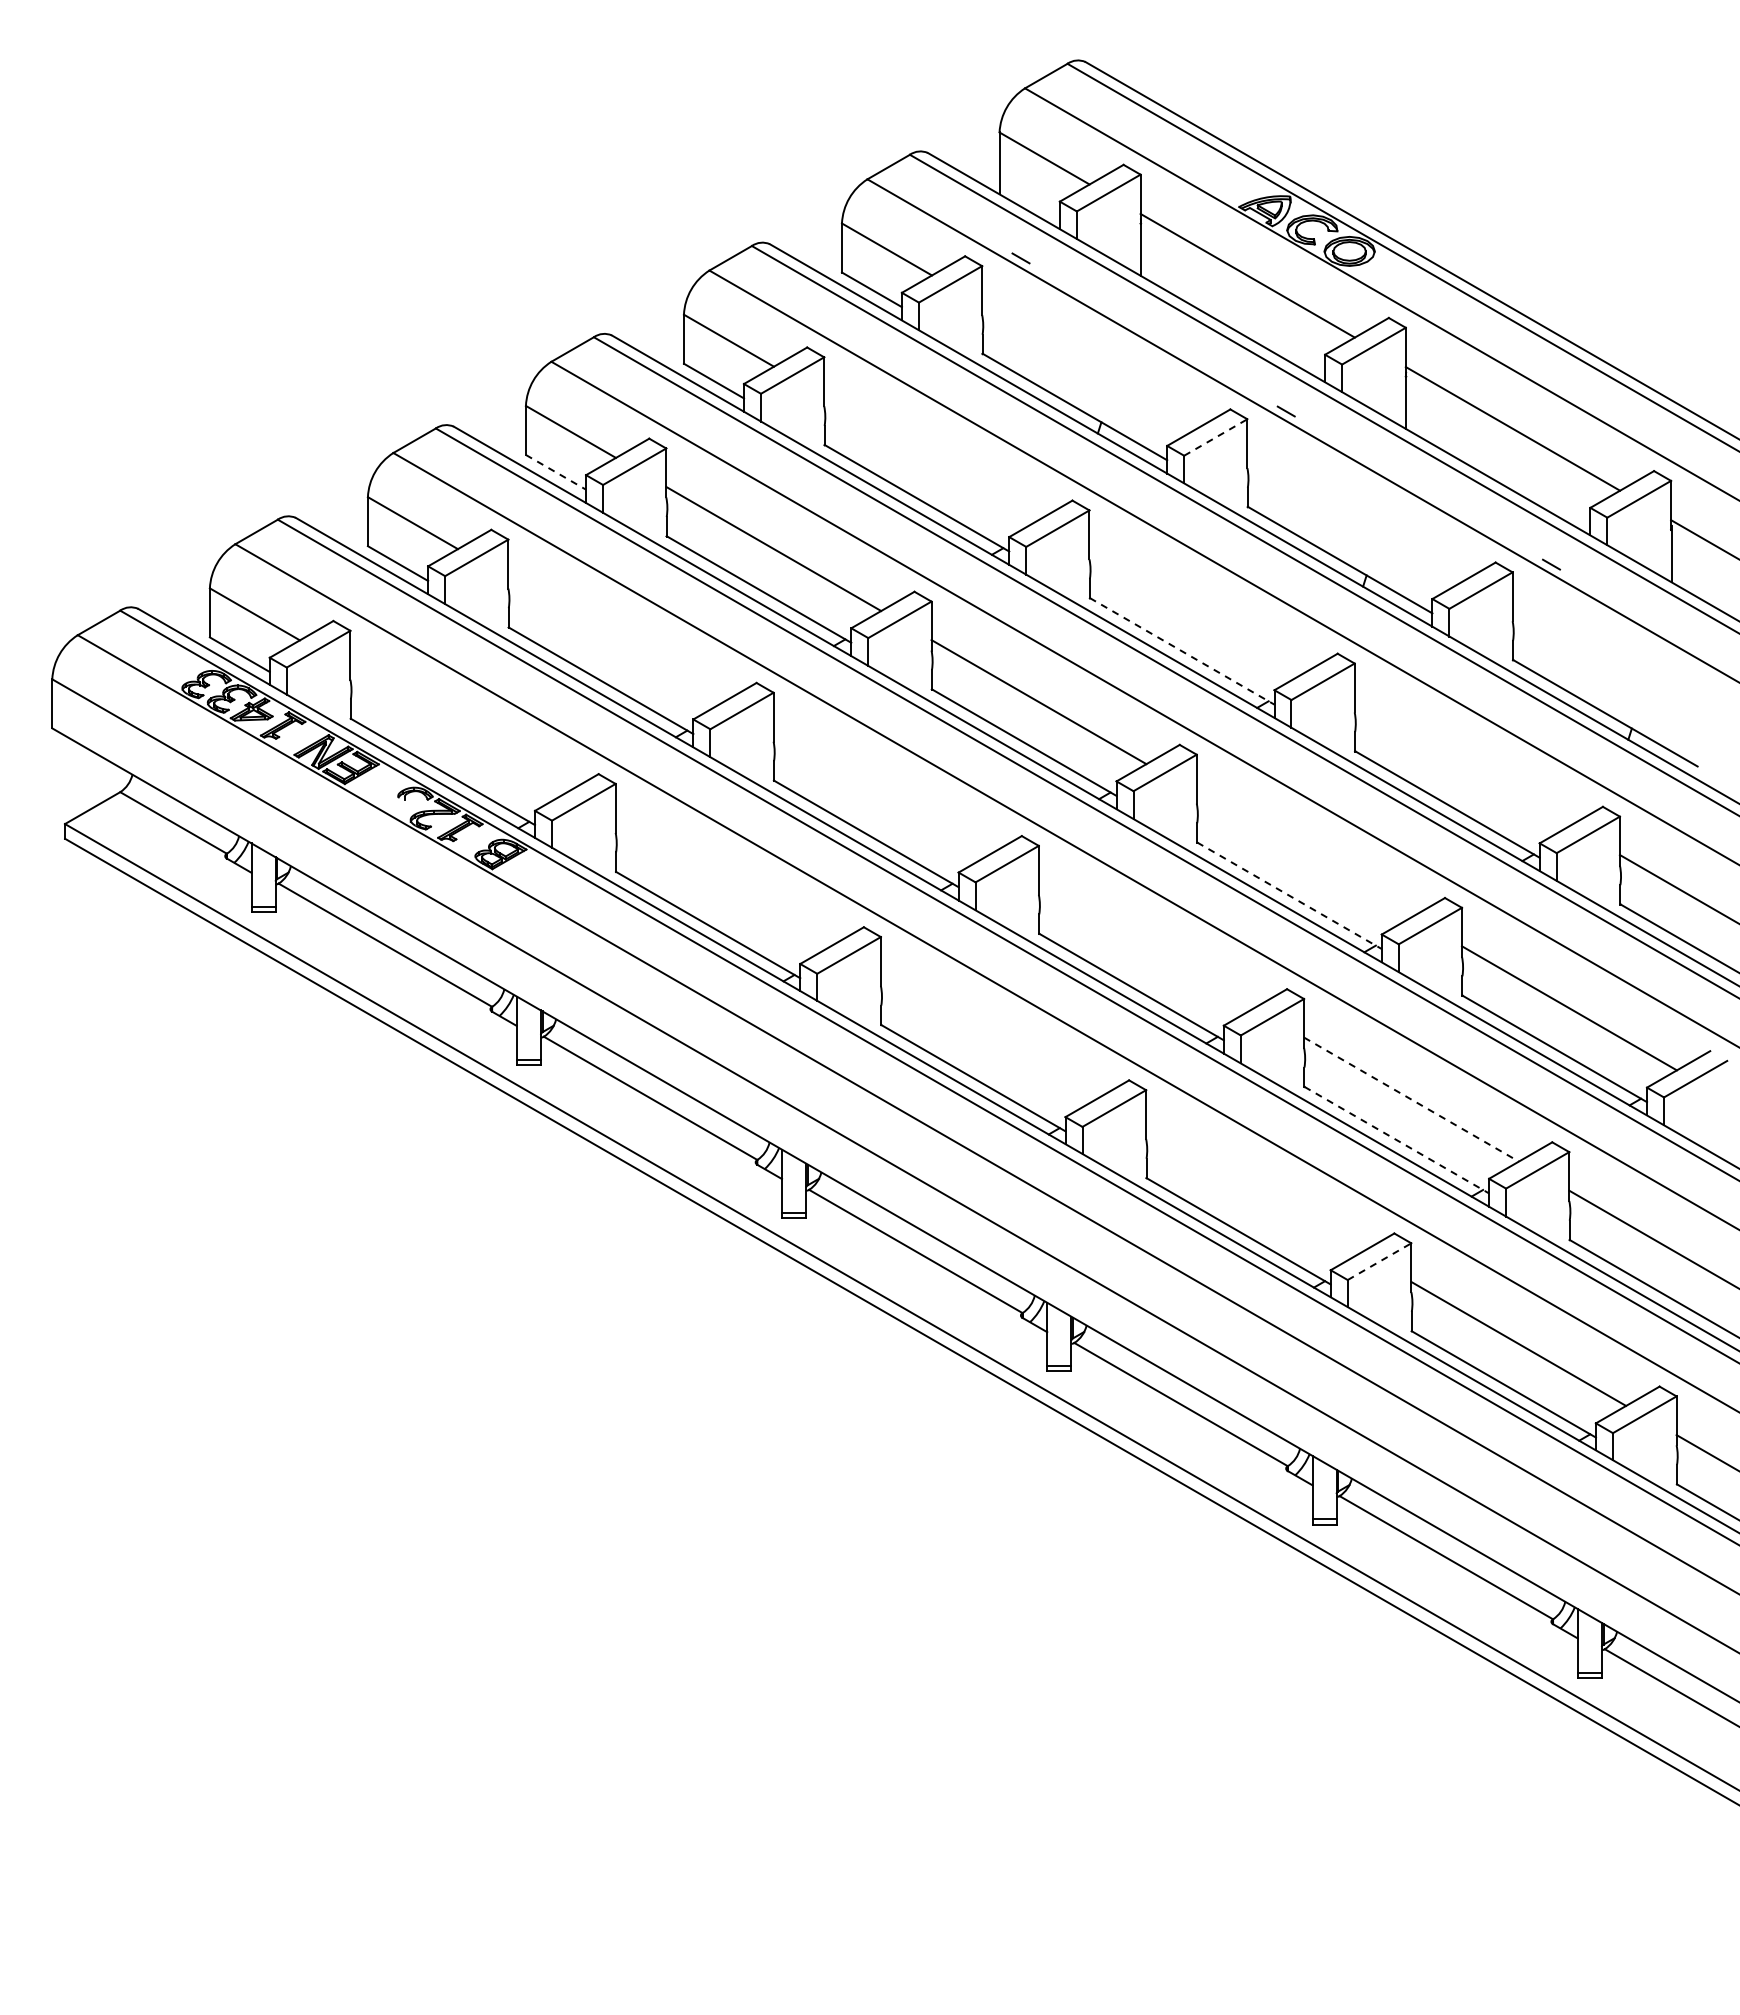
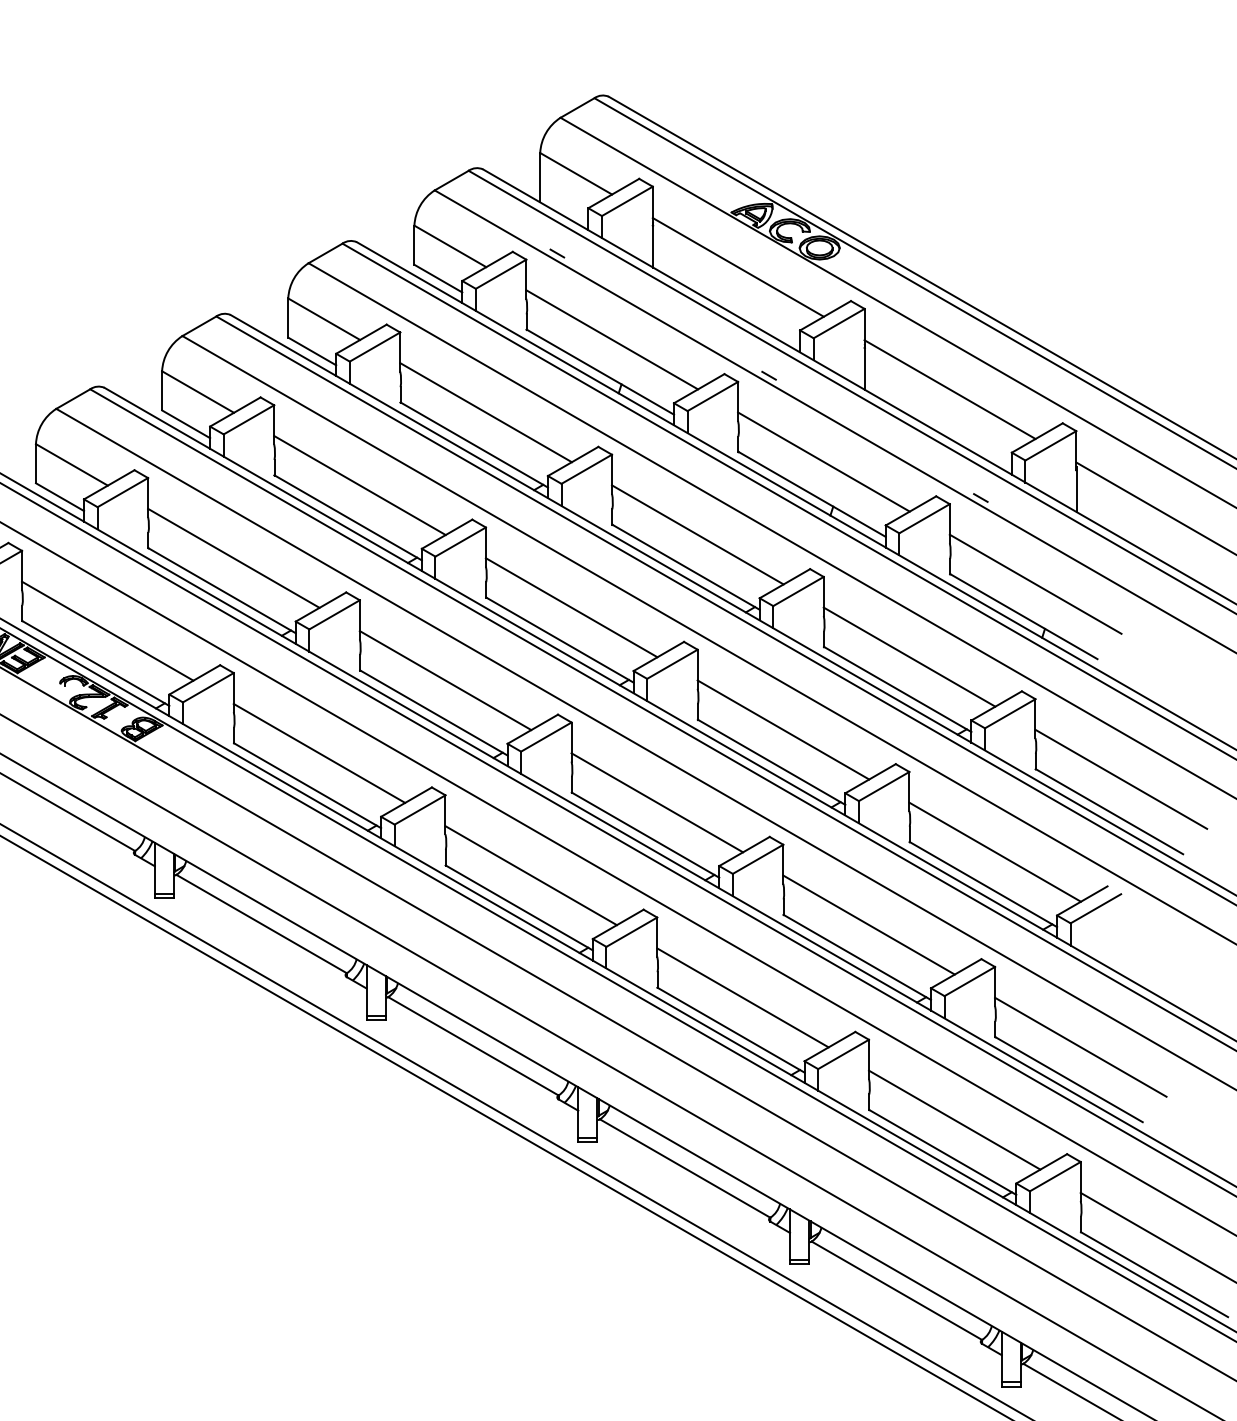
line: (1089, 366) -> (612, 339), added
line: (1216, 437) -> (713, 396), dashed -> solid
line: (931, 457) -> (485, 412), added
line: (556, 472) -> (186, 424), dashed -> solid
line: (1354, 519) -> (823, 461), added
line: (1196, 610) -> (697, 534), added
line: (615, 640) -> (233, 558), added
line: (1182, 651) -> (686, 567), dashed -> solid
line: (1619, 672) -> (1035, 584), added
line: (457, 731) -> (107, 631), added
line: (1461, 763) -> (908, 656), added
line: (880, 793) -> (445, 680), added
line: (1303, 855) -> (782, 730), added
line: (722, 884) -> (319, 753), added
line: (1289, 895) -> (771, 762), dashed -> solid
line: (1145, 946) -> (656, 802), added
line: (987, 1037) -> (530, 875), added
line: (1411, 1099) -> (869, 924), dashed -> solid
line: (1396, 1140) -> (857, 957), dashed -> solid
line: (1253, 1190) -> (742, 997), added
line: (1379, 1261) -> (843, 1054), dashed -> solid

